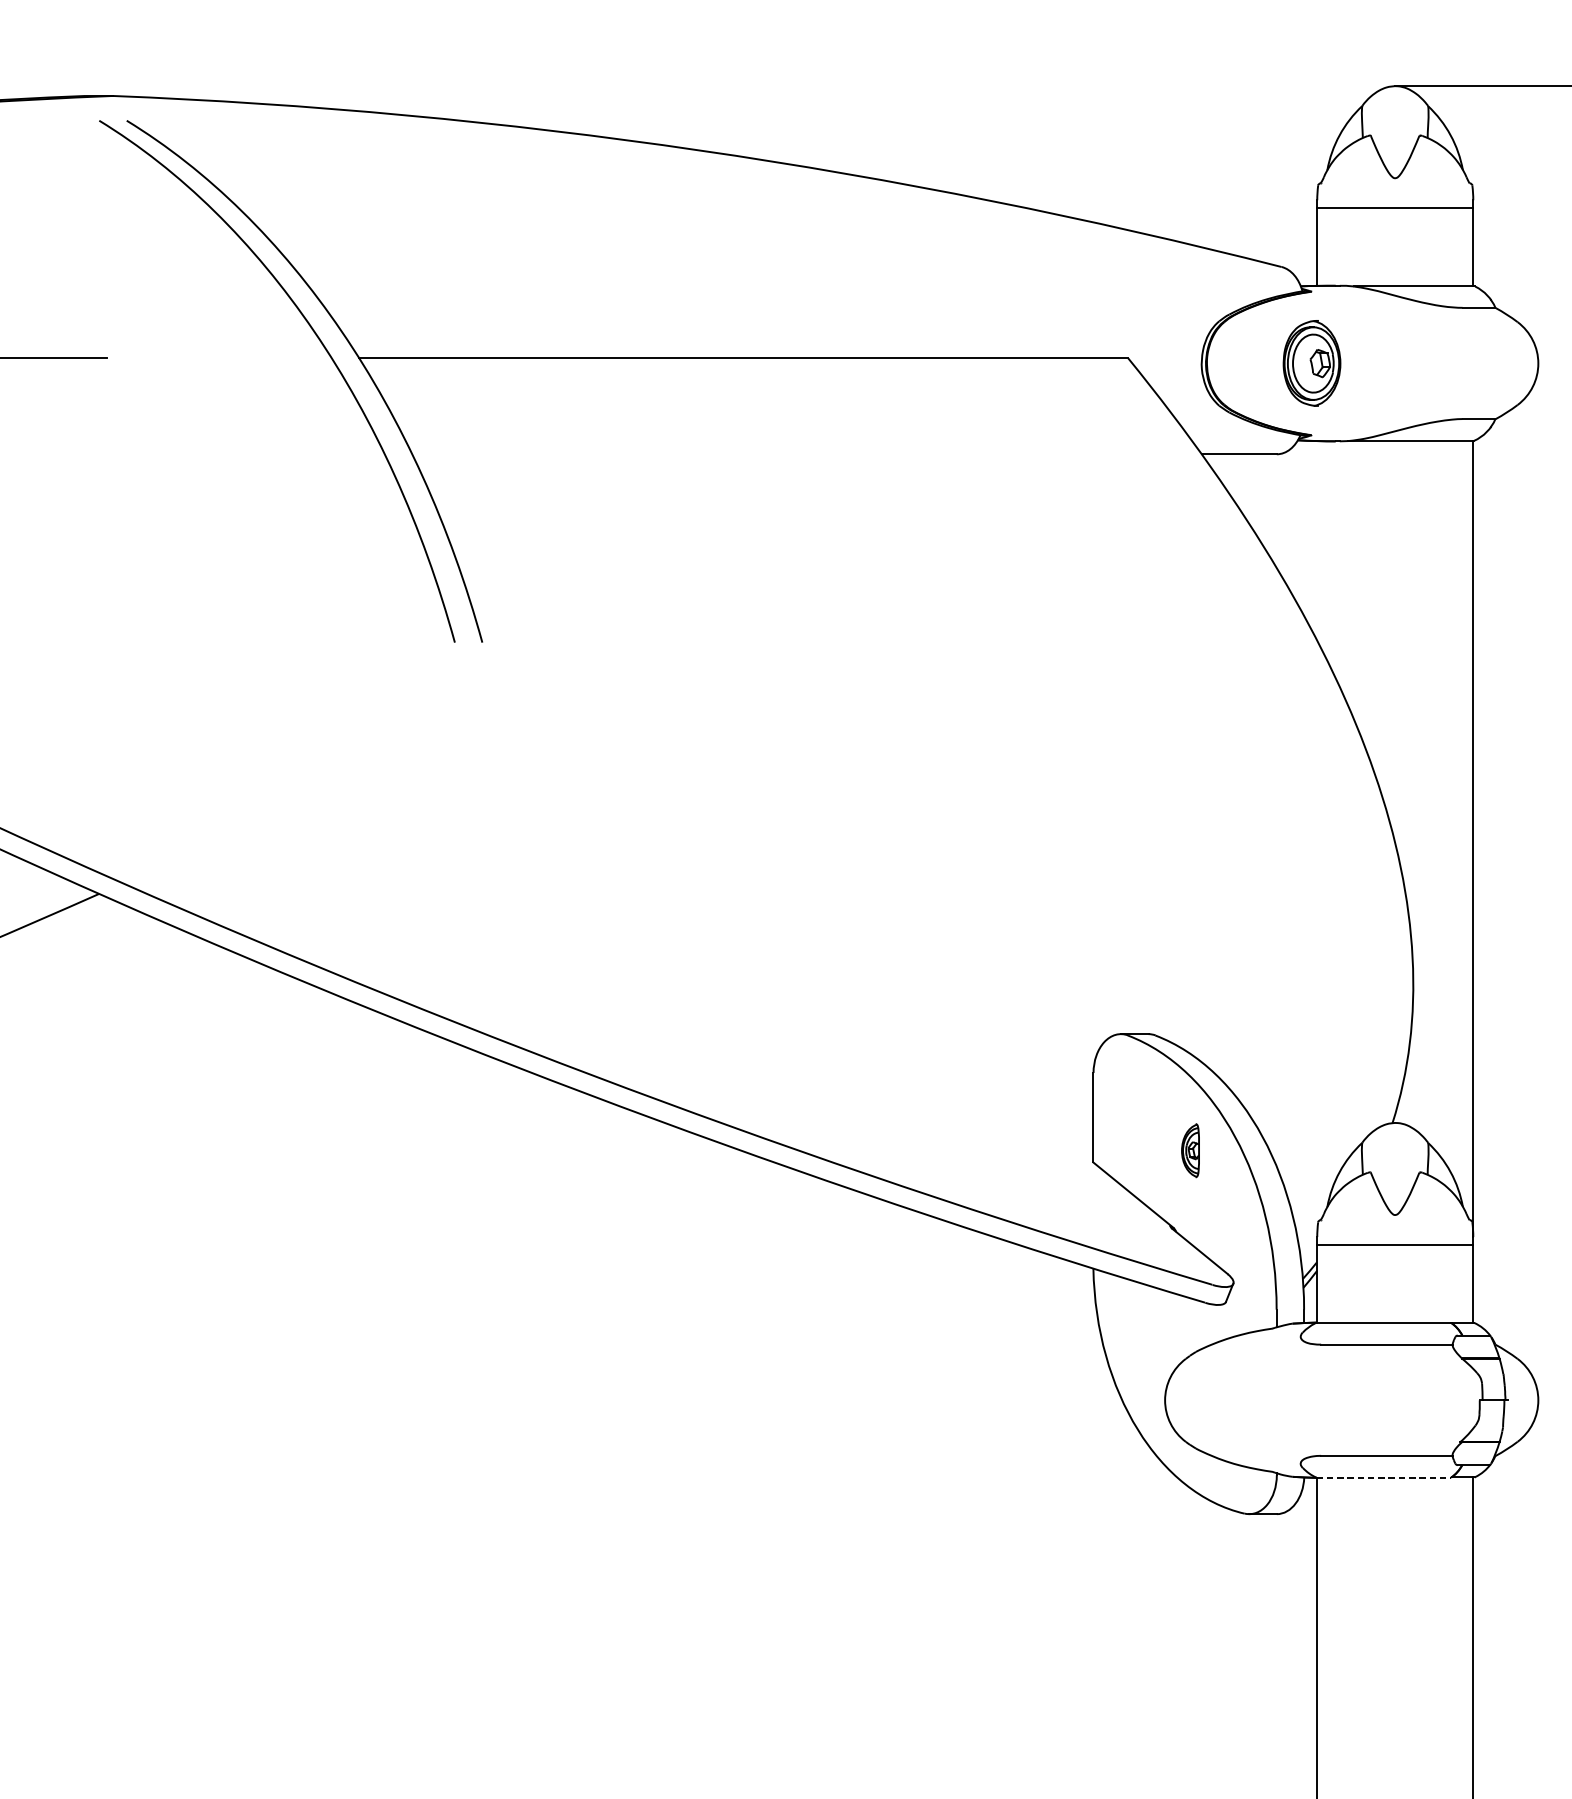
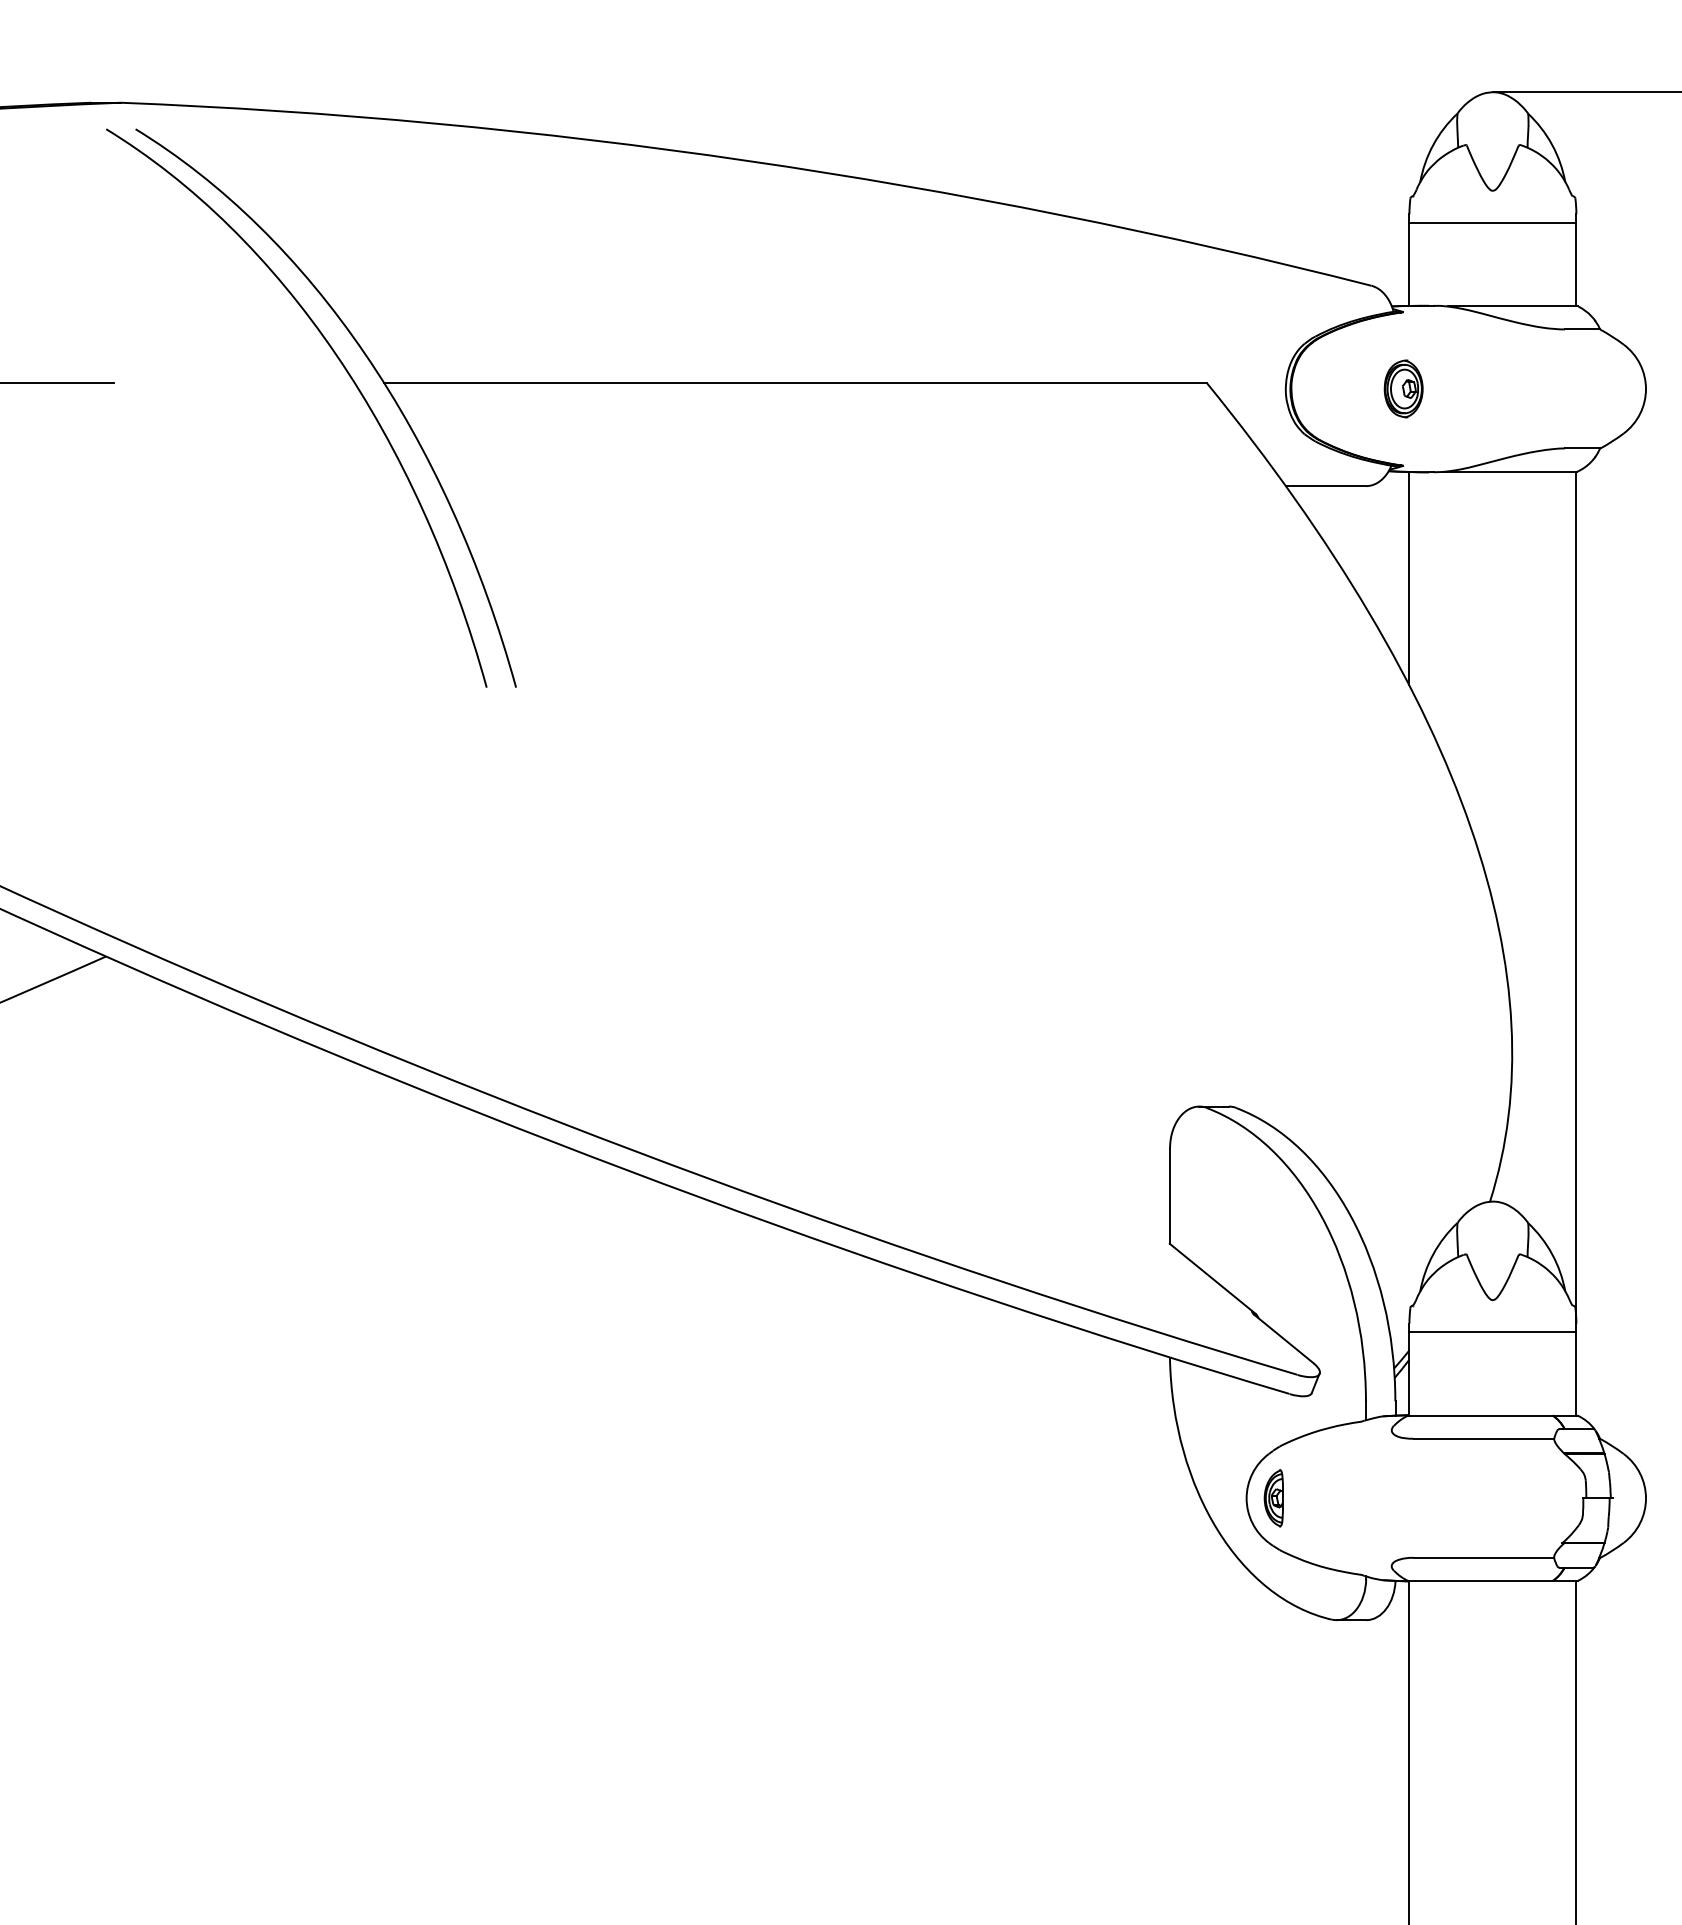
part: (1311, 363) -> (1403, 388), size x0.62
line: (1317, 540) -> (1409, 578), added
part: (1190, 1150) -> (1273, 1498), moved
line: (1383, 1478) -> (1480, 1581), dashed -> solid

